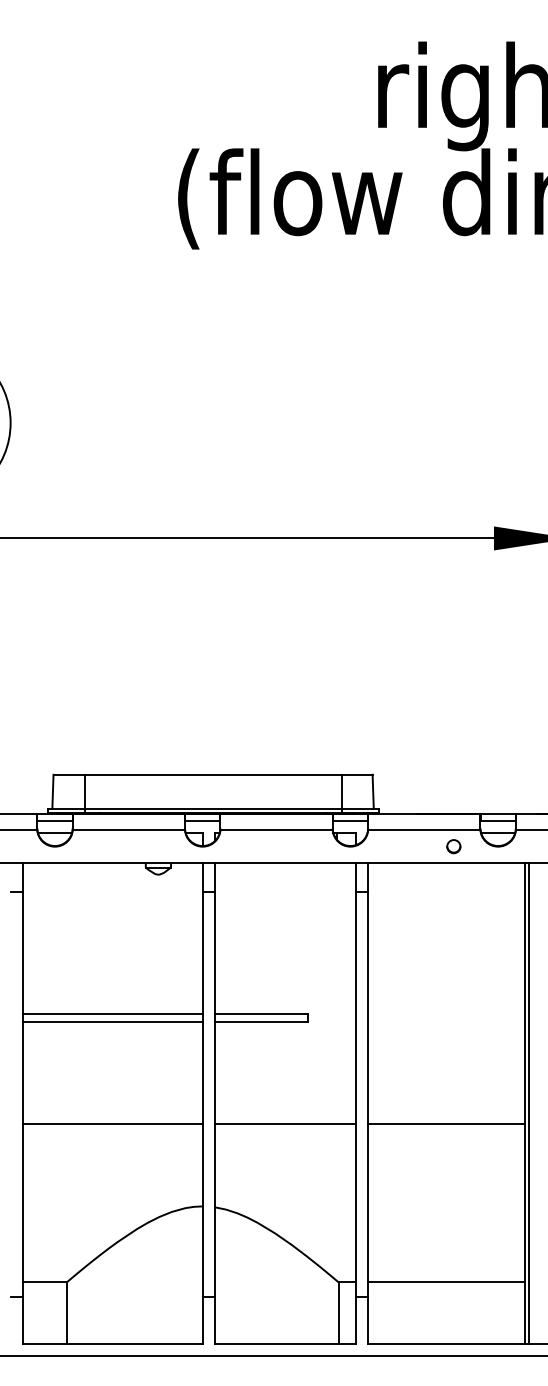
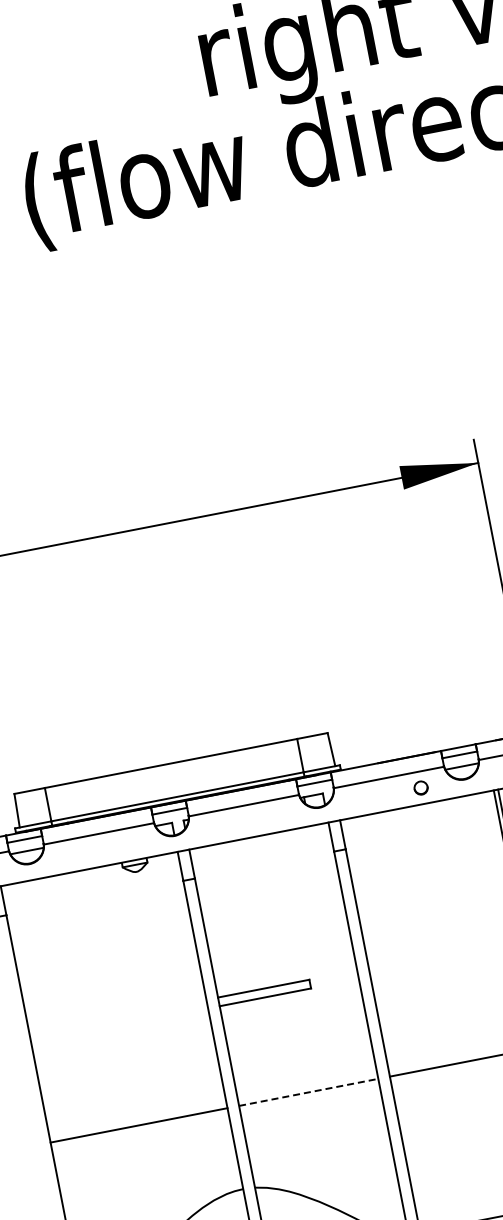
line: (112, 1013) -> (117, 1016), removed
line: (112, 1022) -> (119, 1025), removed
line: (285, 1123) -> (308, 1091), solid -> dashed

